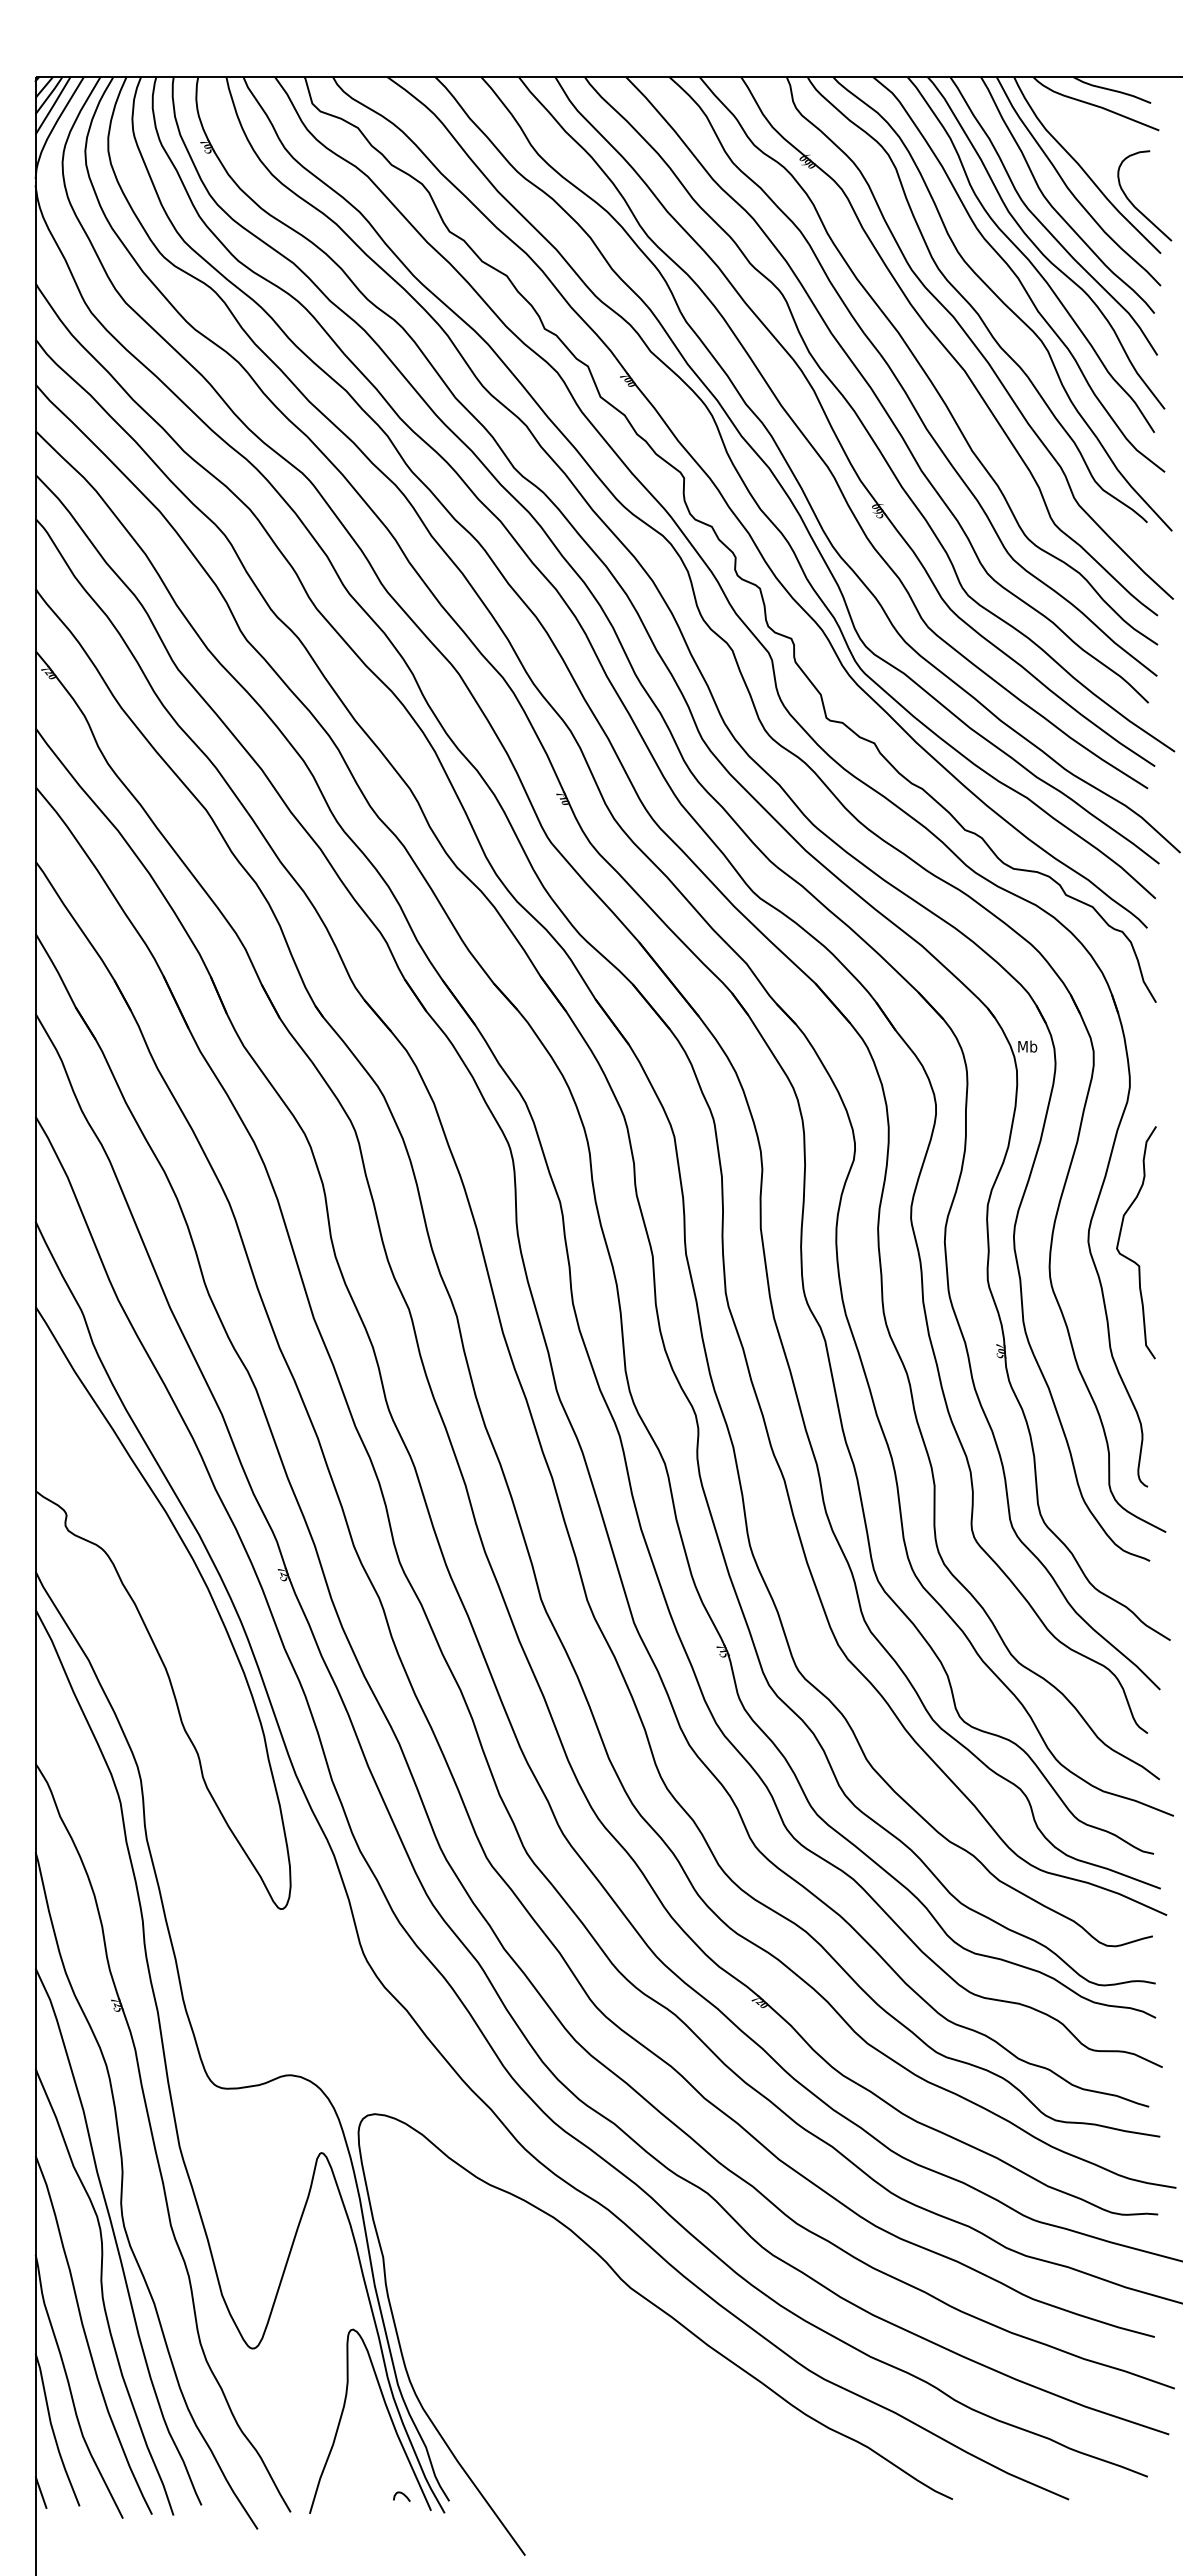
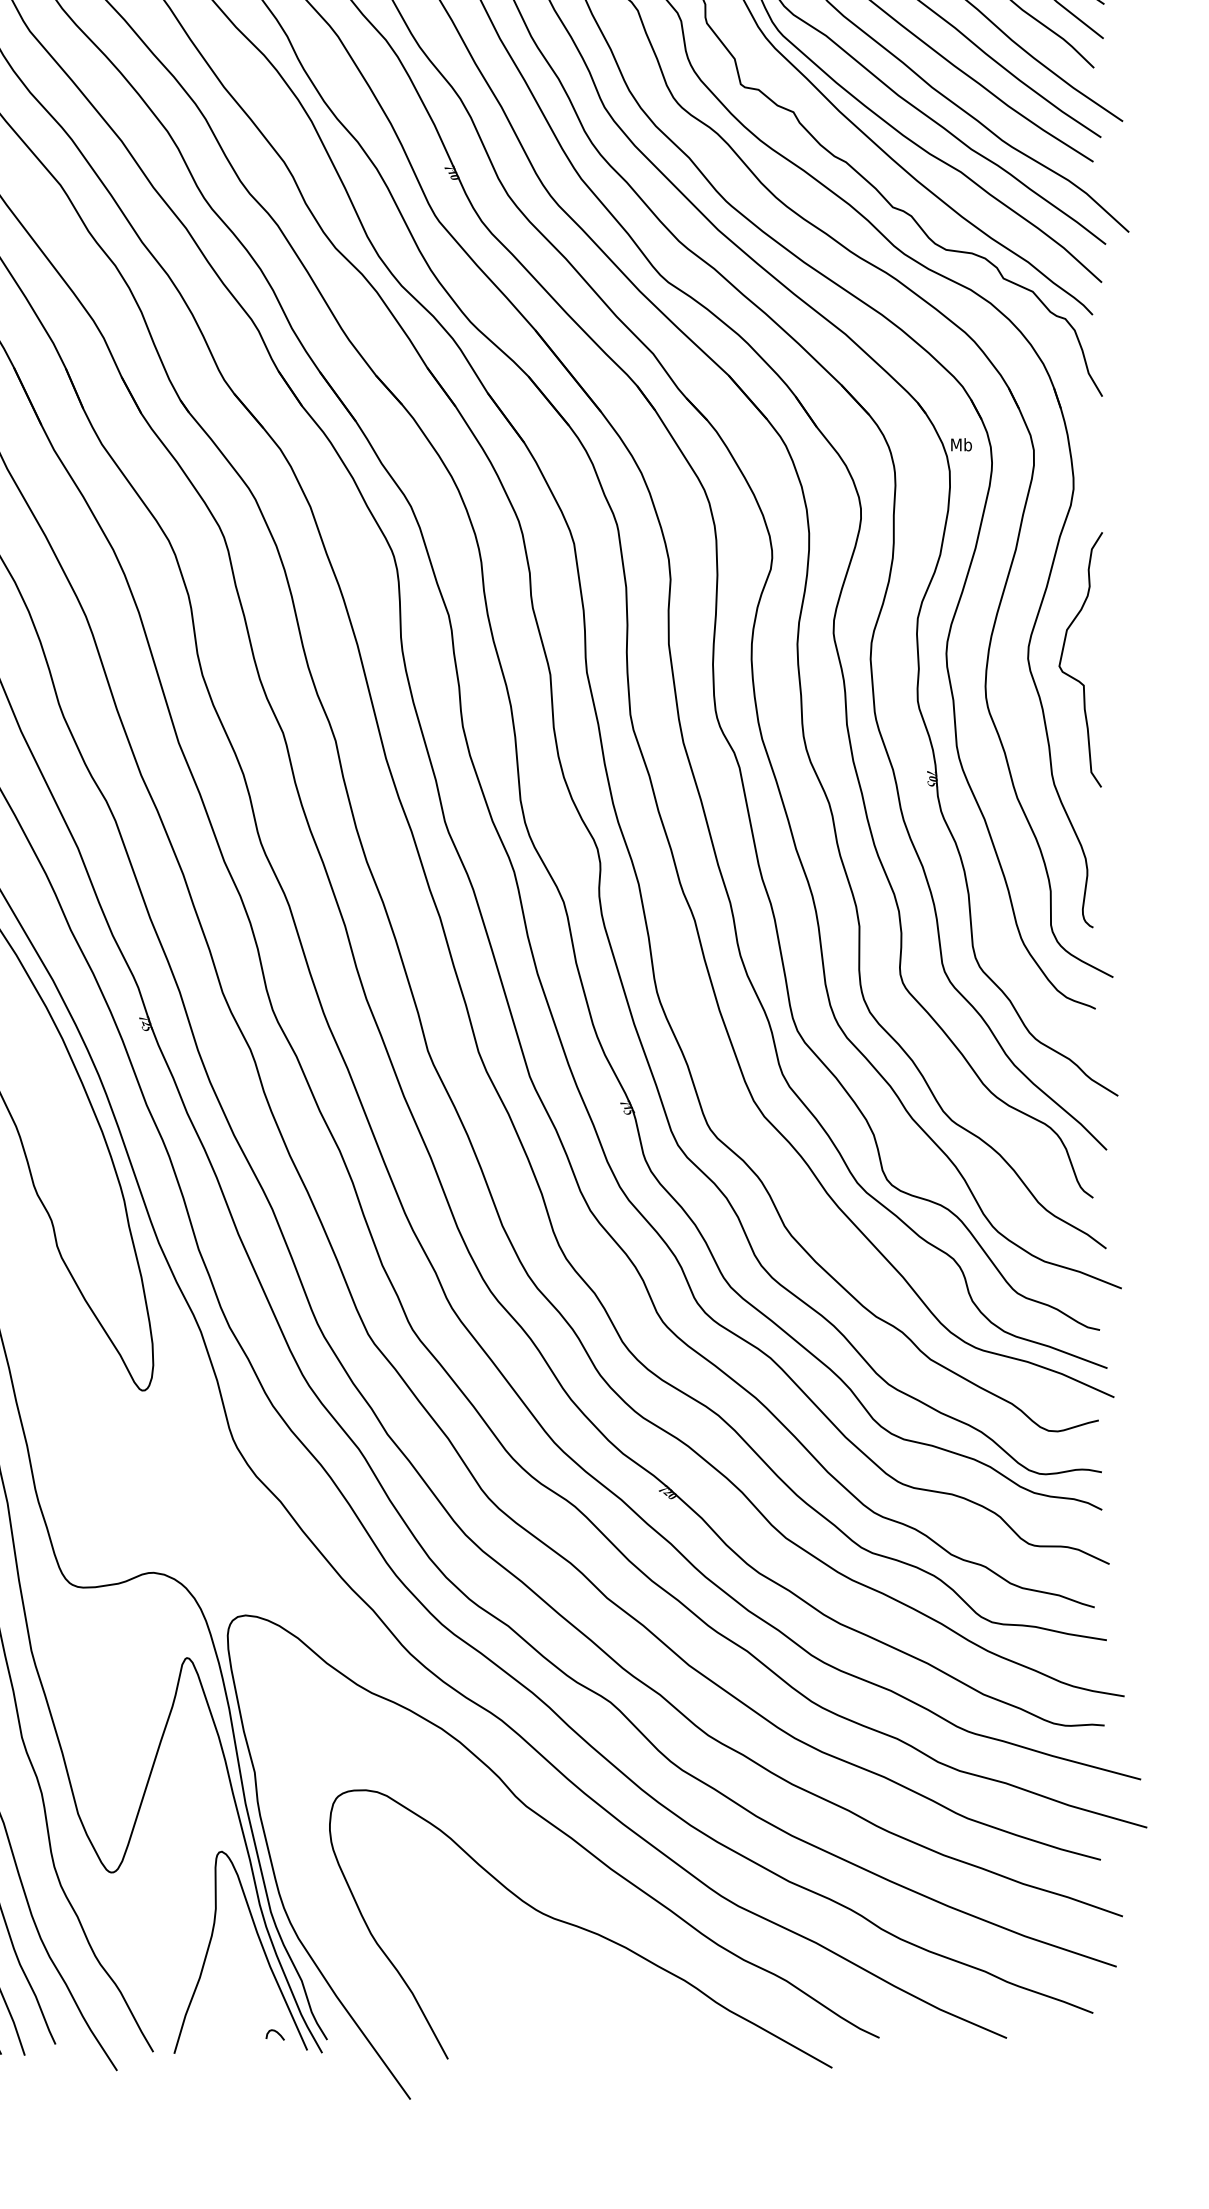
curve: (680, 2399) -> (580, 1928), added

